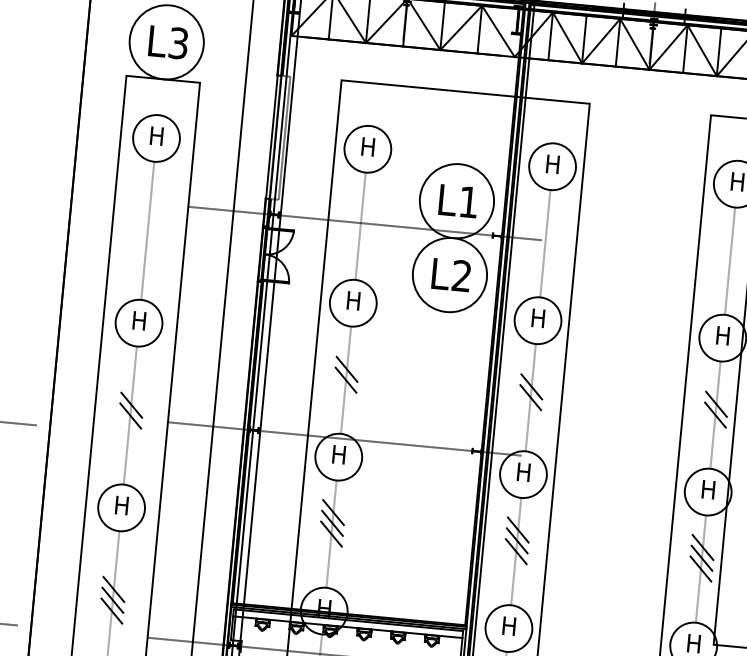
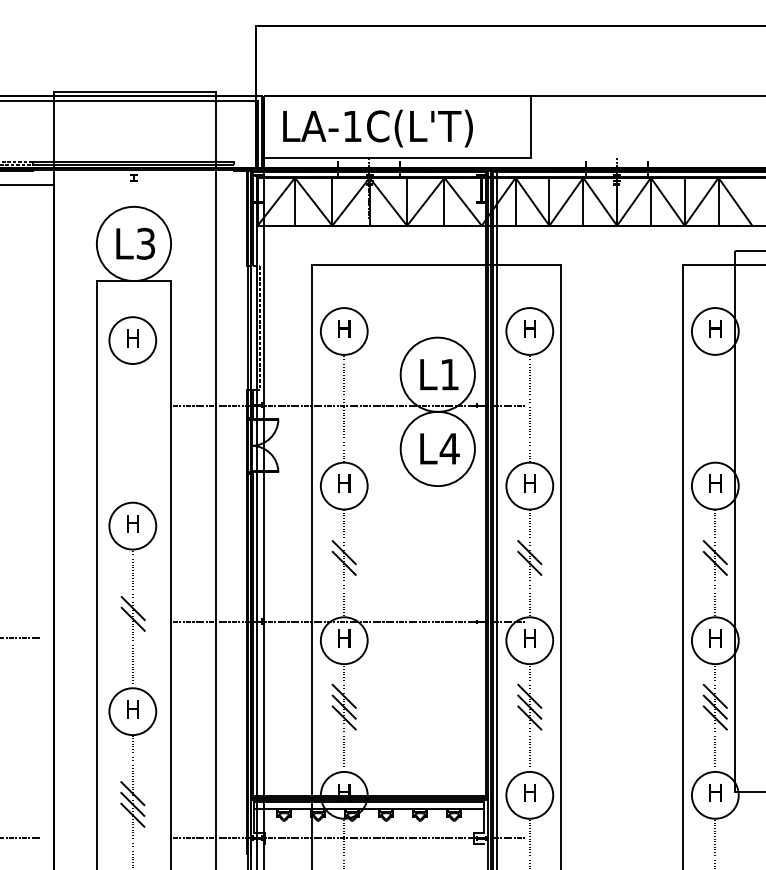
line: (147, 230) -> (132, 433), removed
line: (730, 260) -> (715, 408), removed
text: (461, 275) -> (449, 448), L2 -> L4

